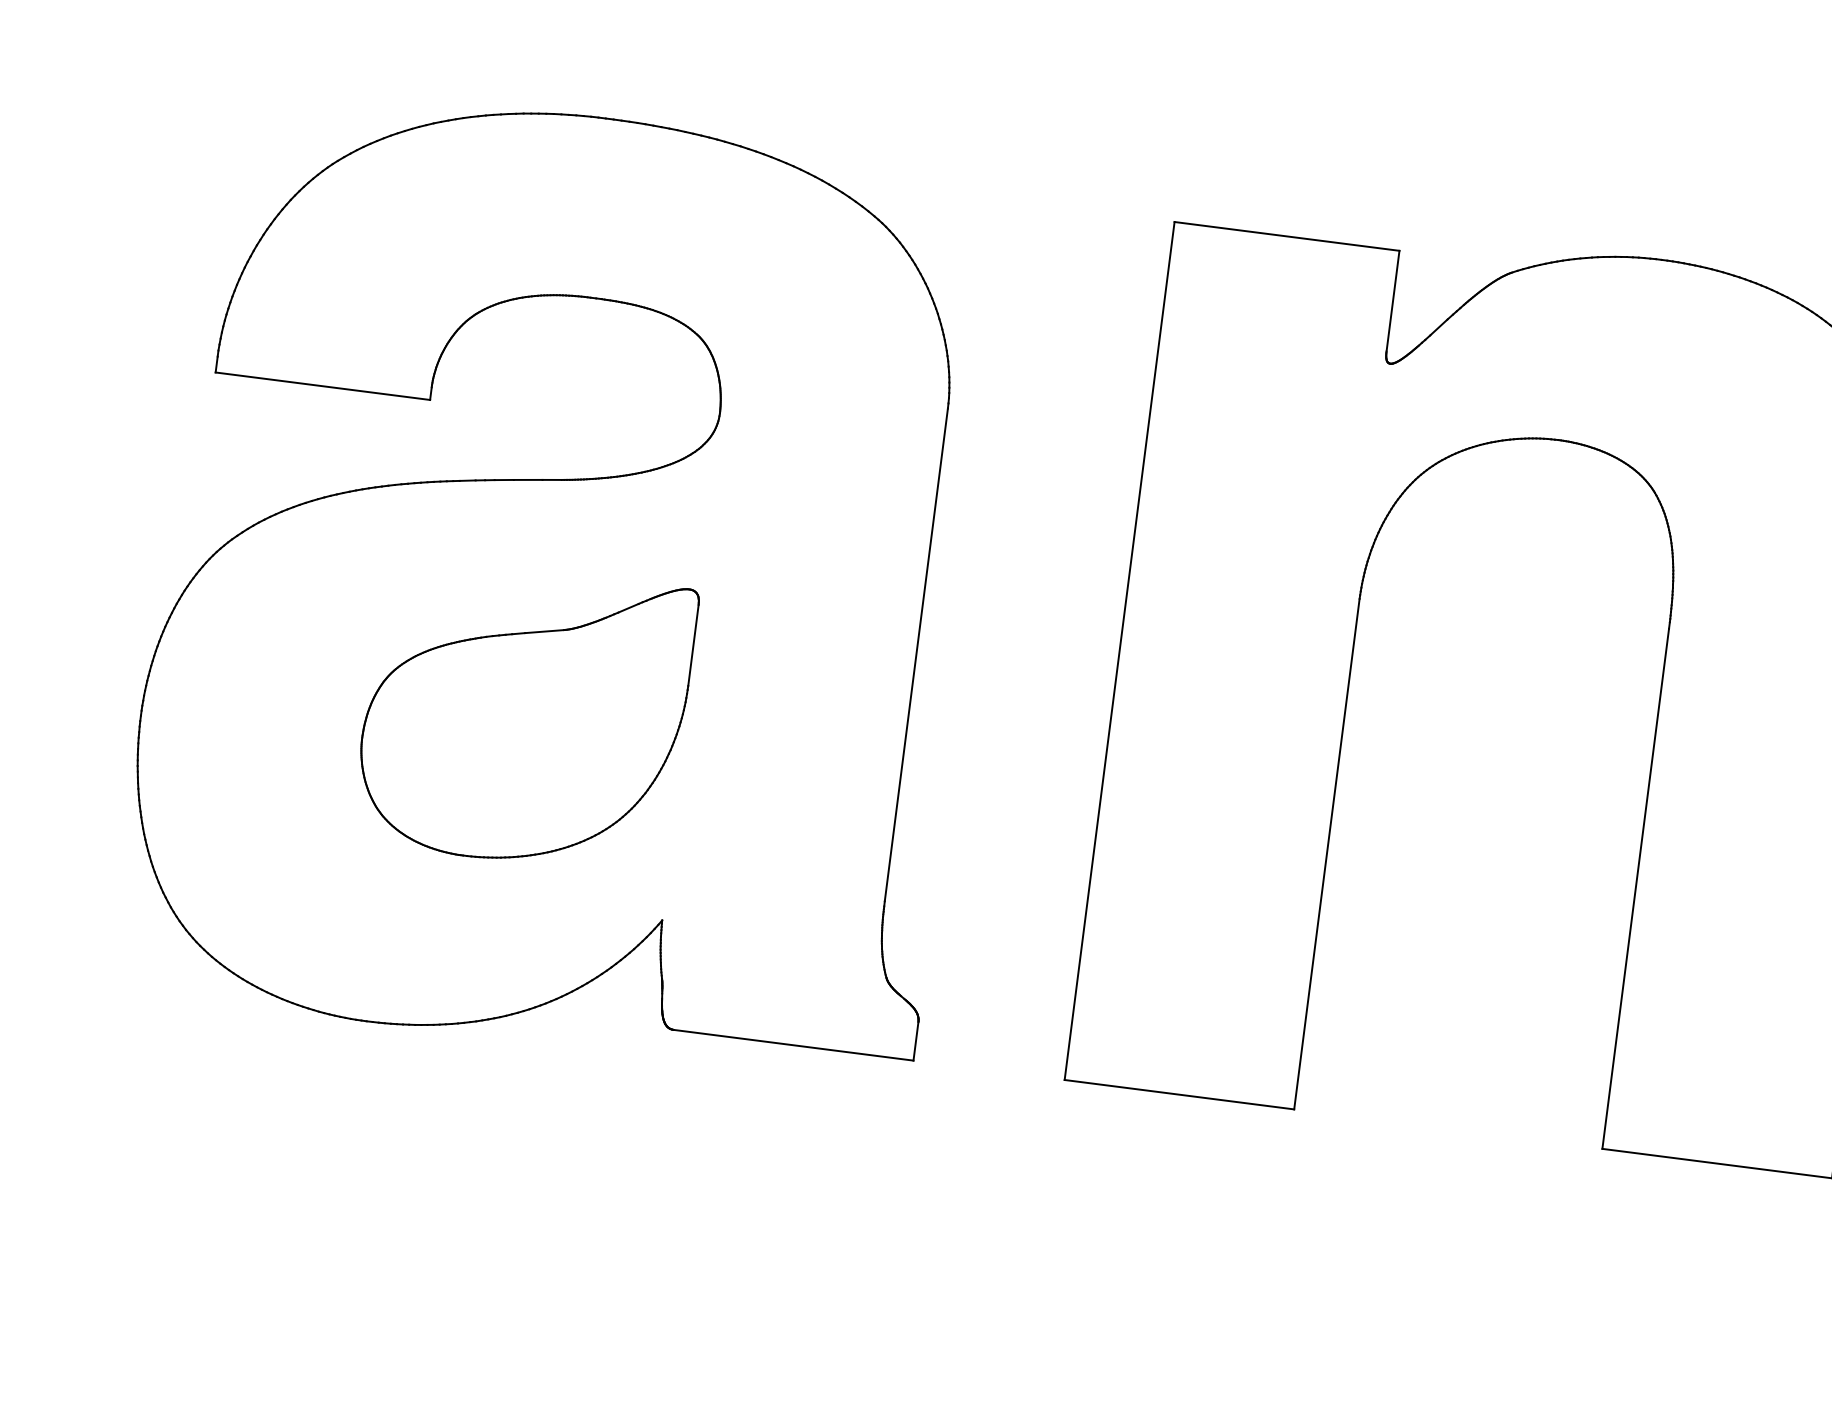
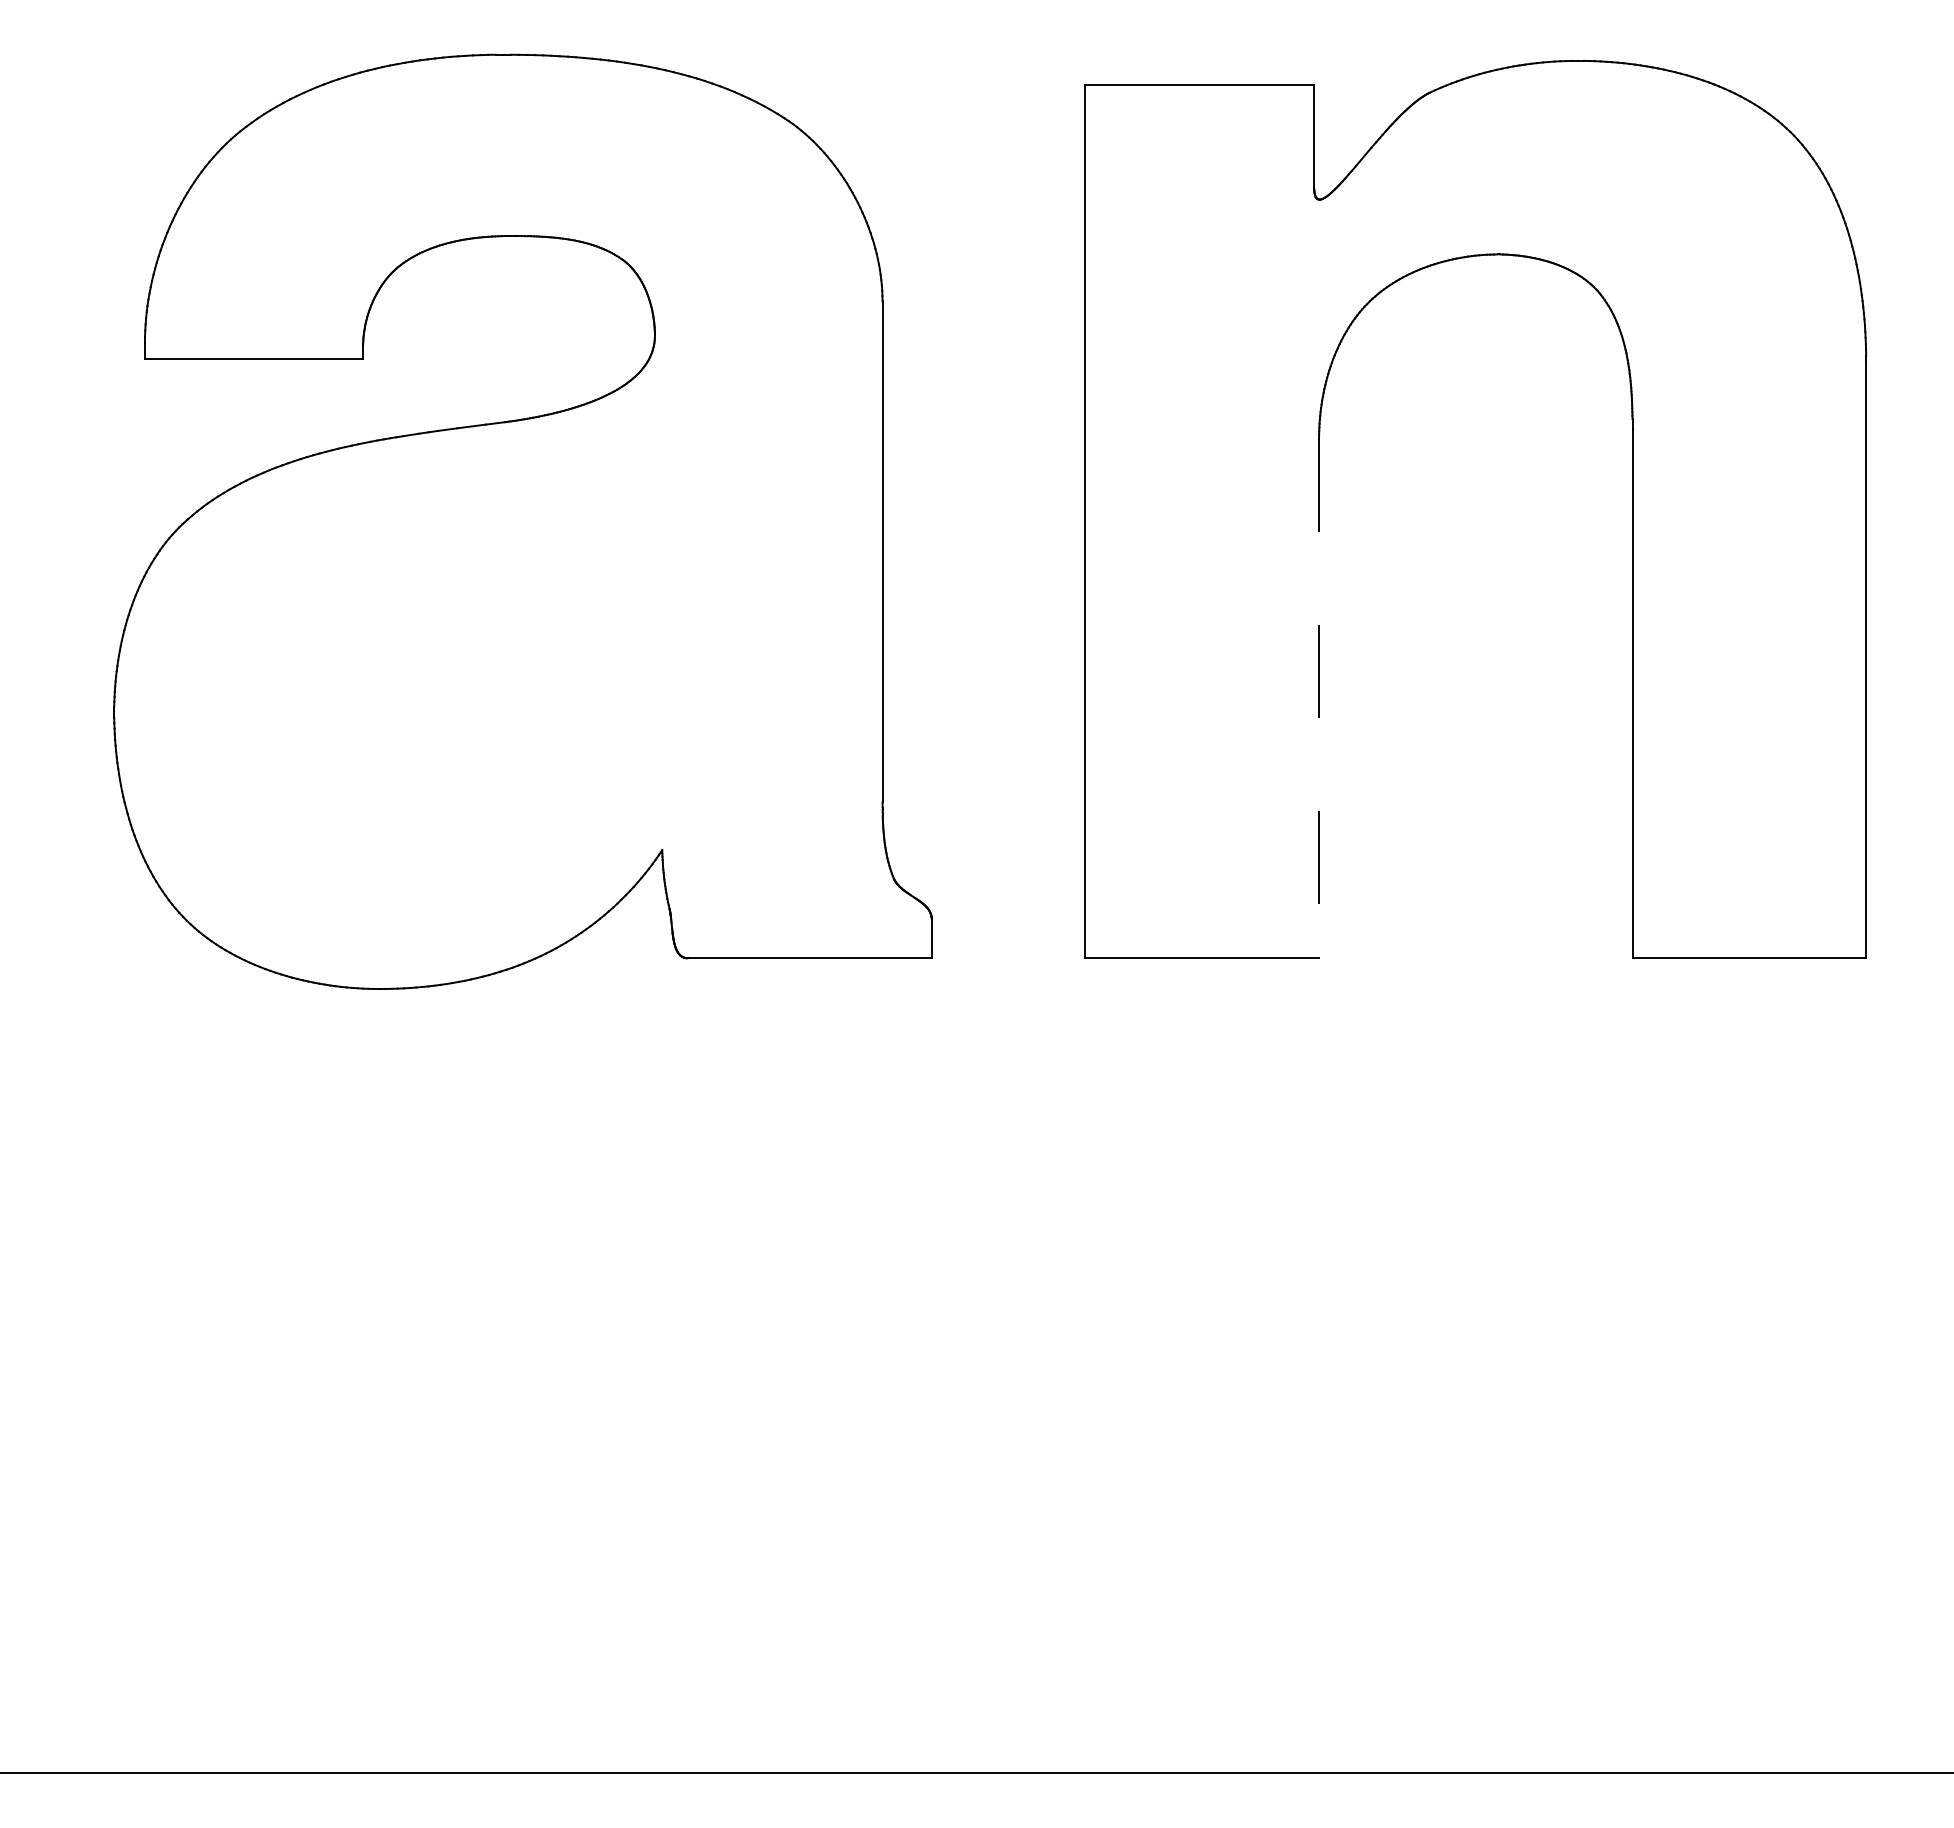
part: (524, 715) -> (498, 662), removed
line: (1327, 854) -> (1319, 698), solid -> dashed

